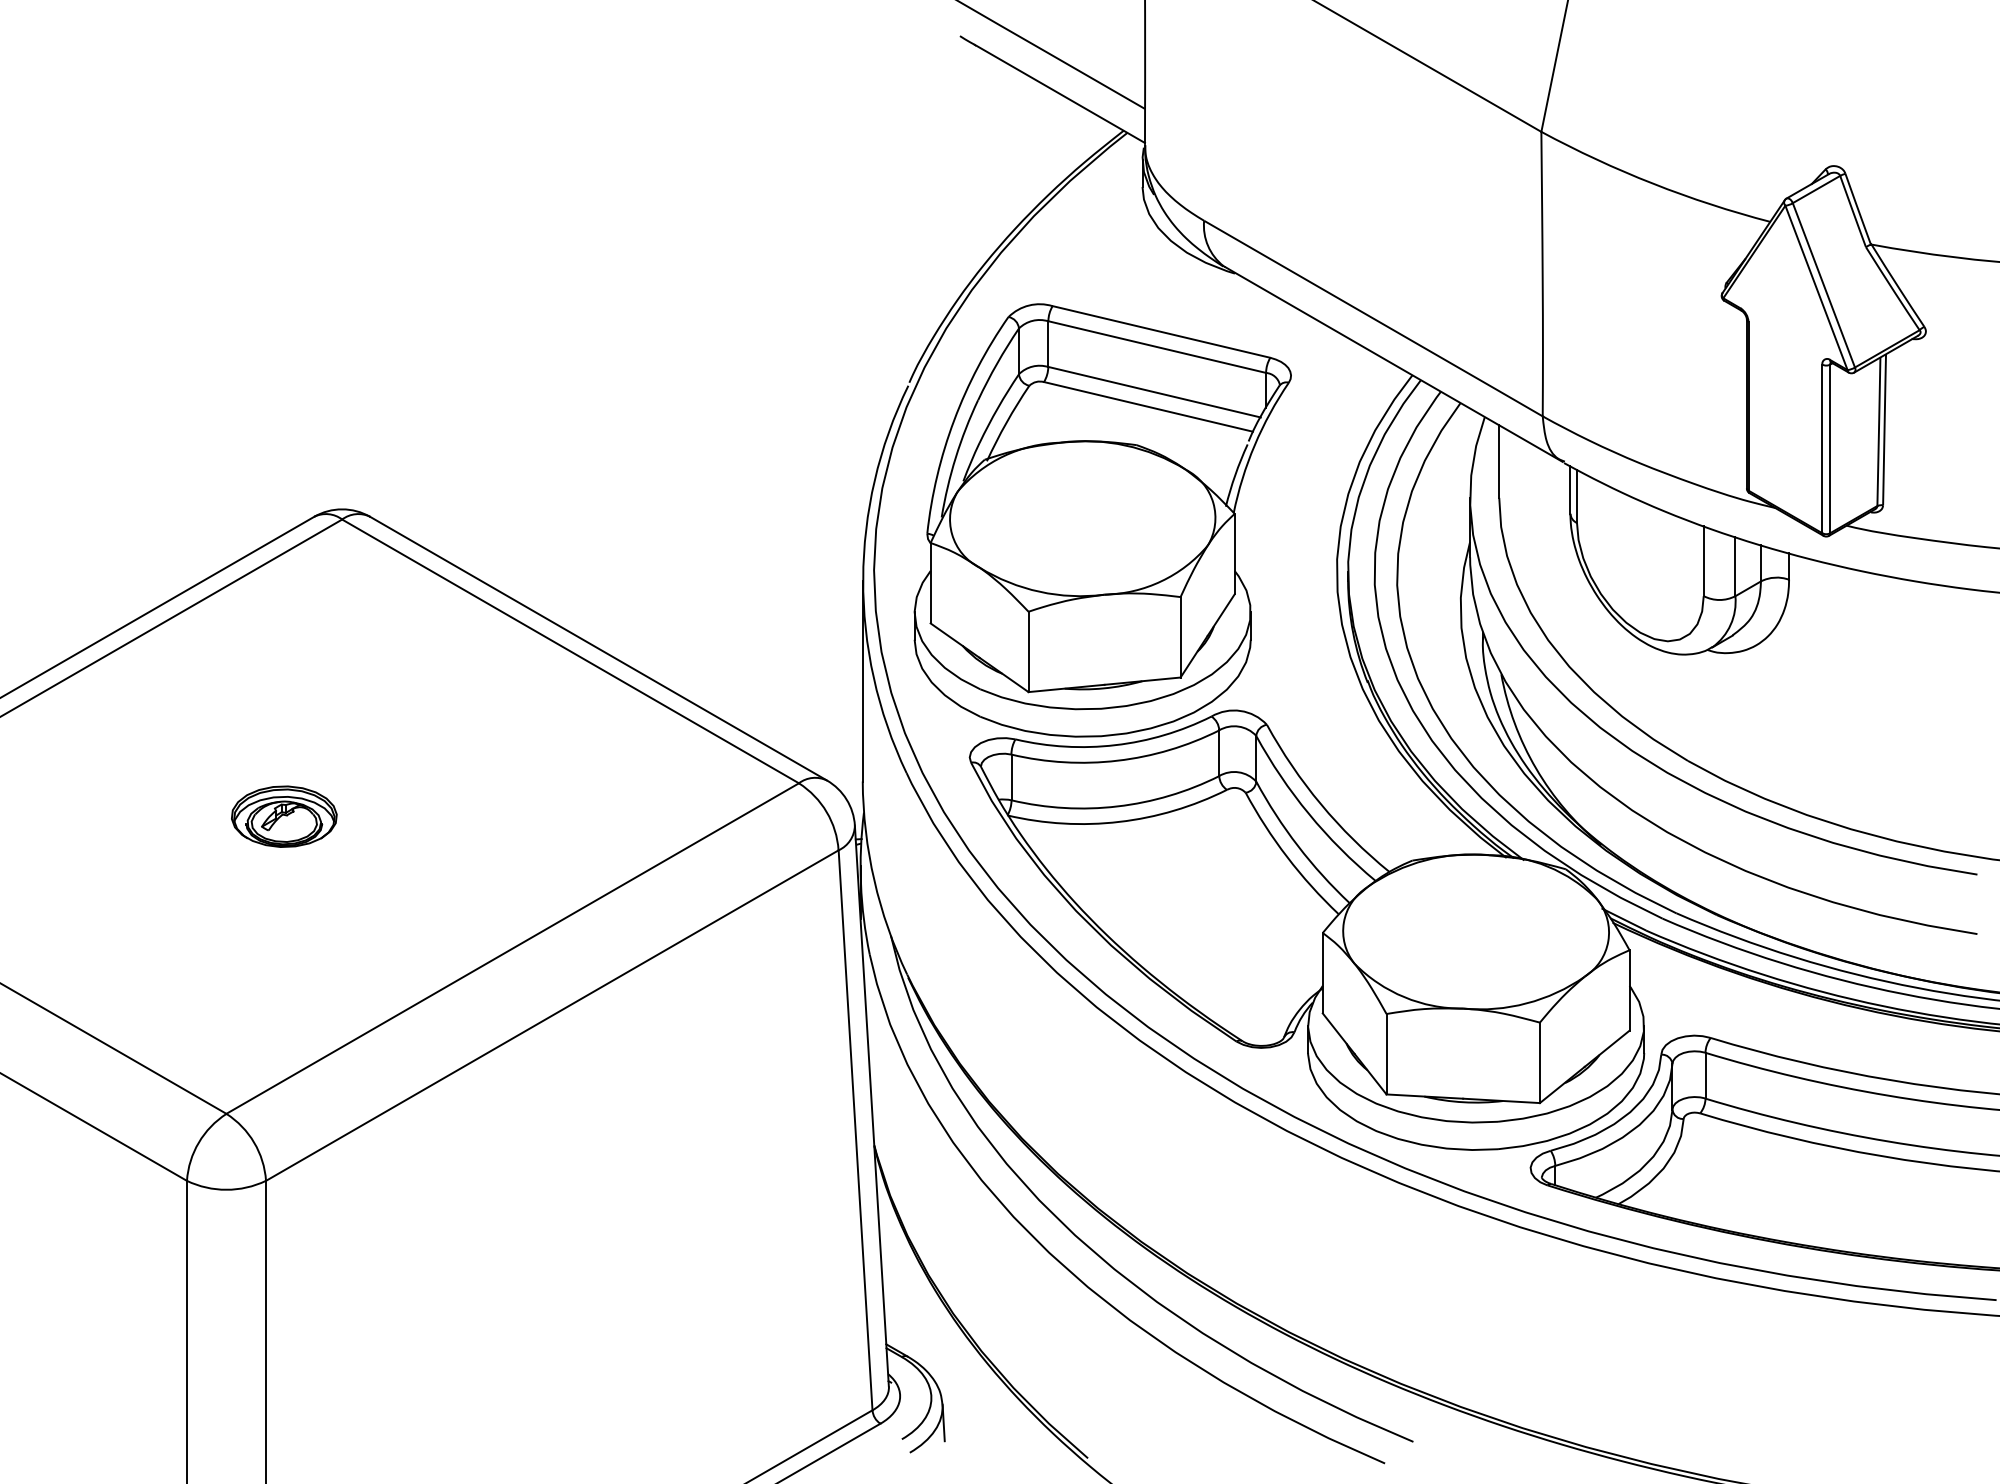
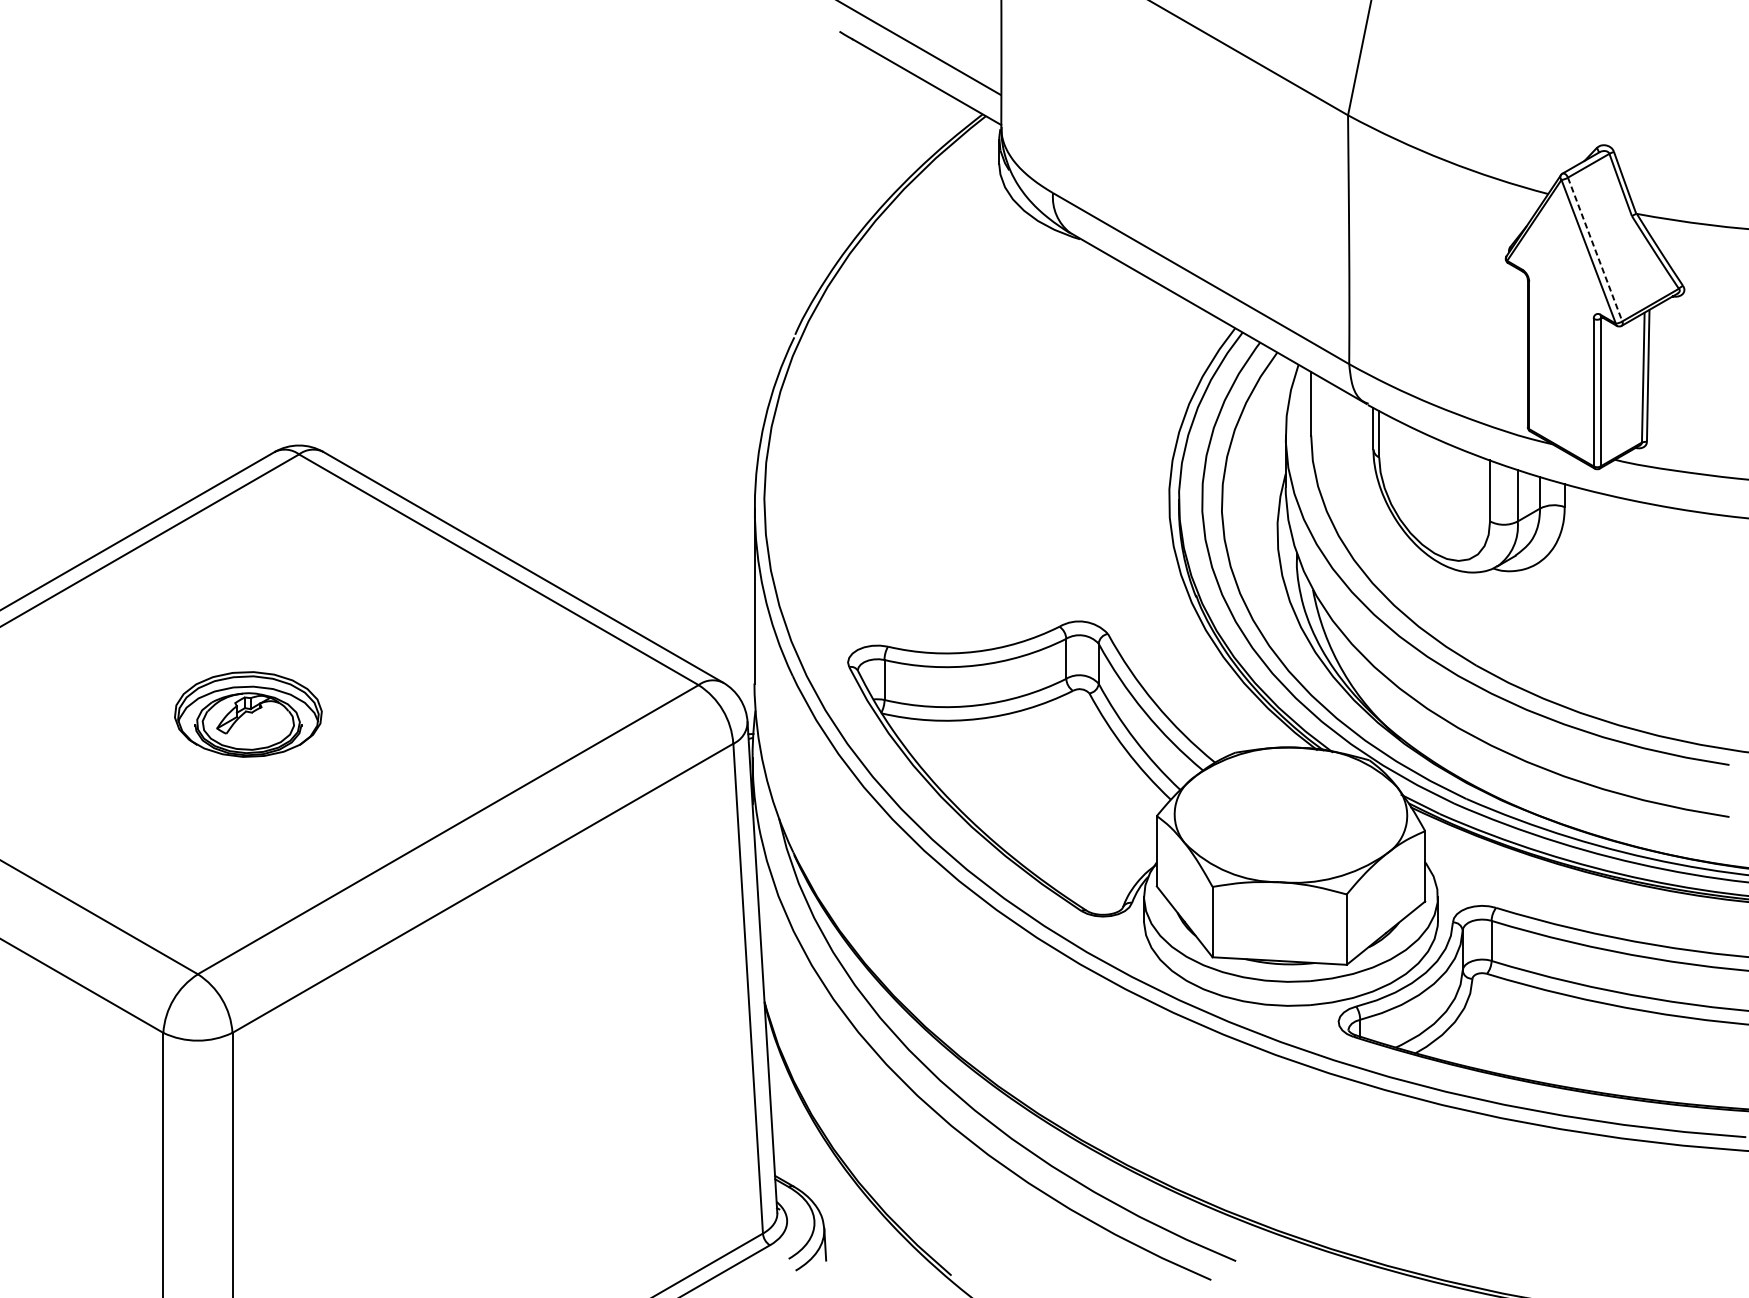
line: (1823, 285) -> (1594, 249), solid -> dashed
part: (1102, 520) -> (964, 455), removed
part: (284, 816) -> (248, 714), size x1.6

